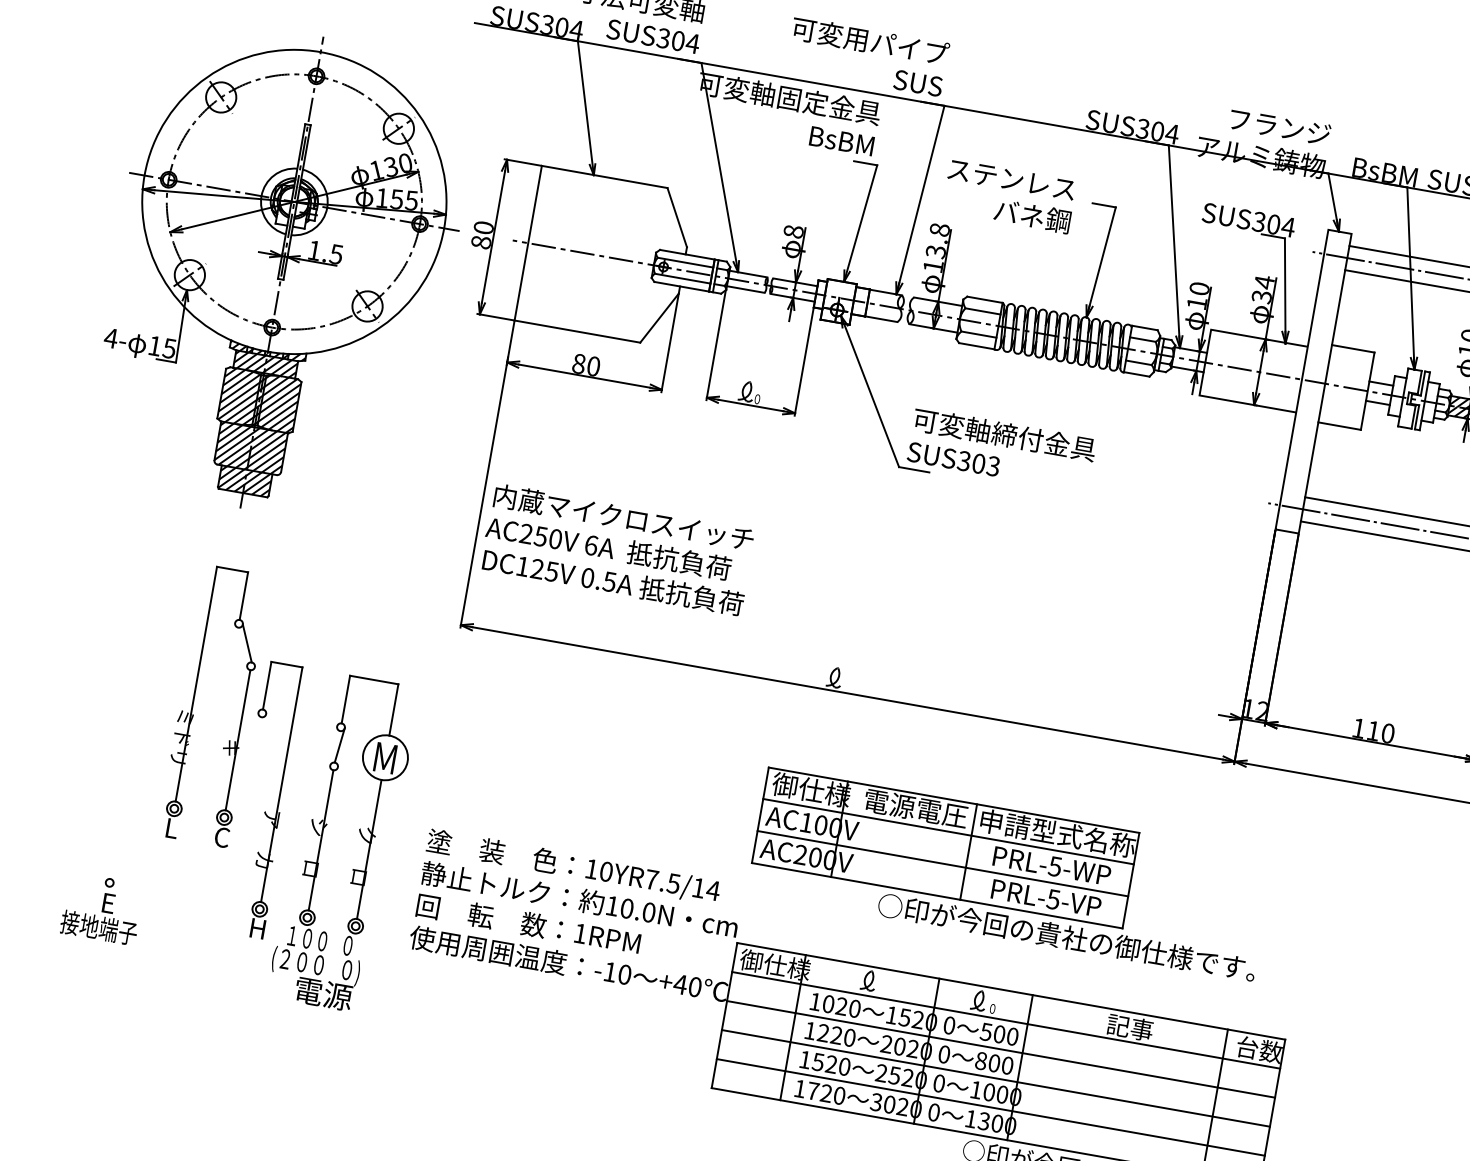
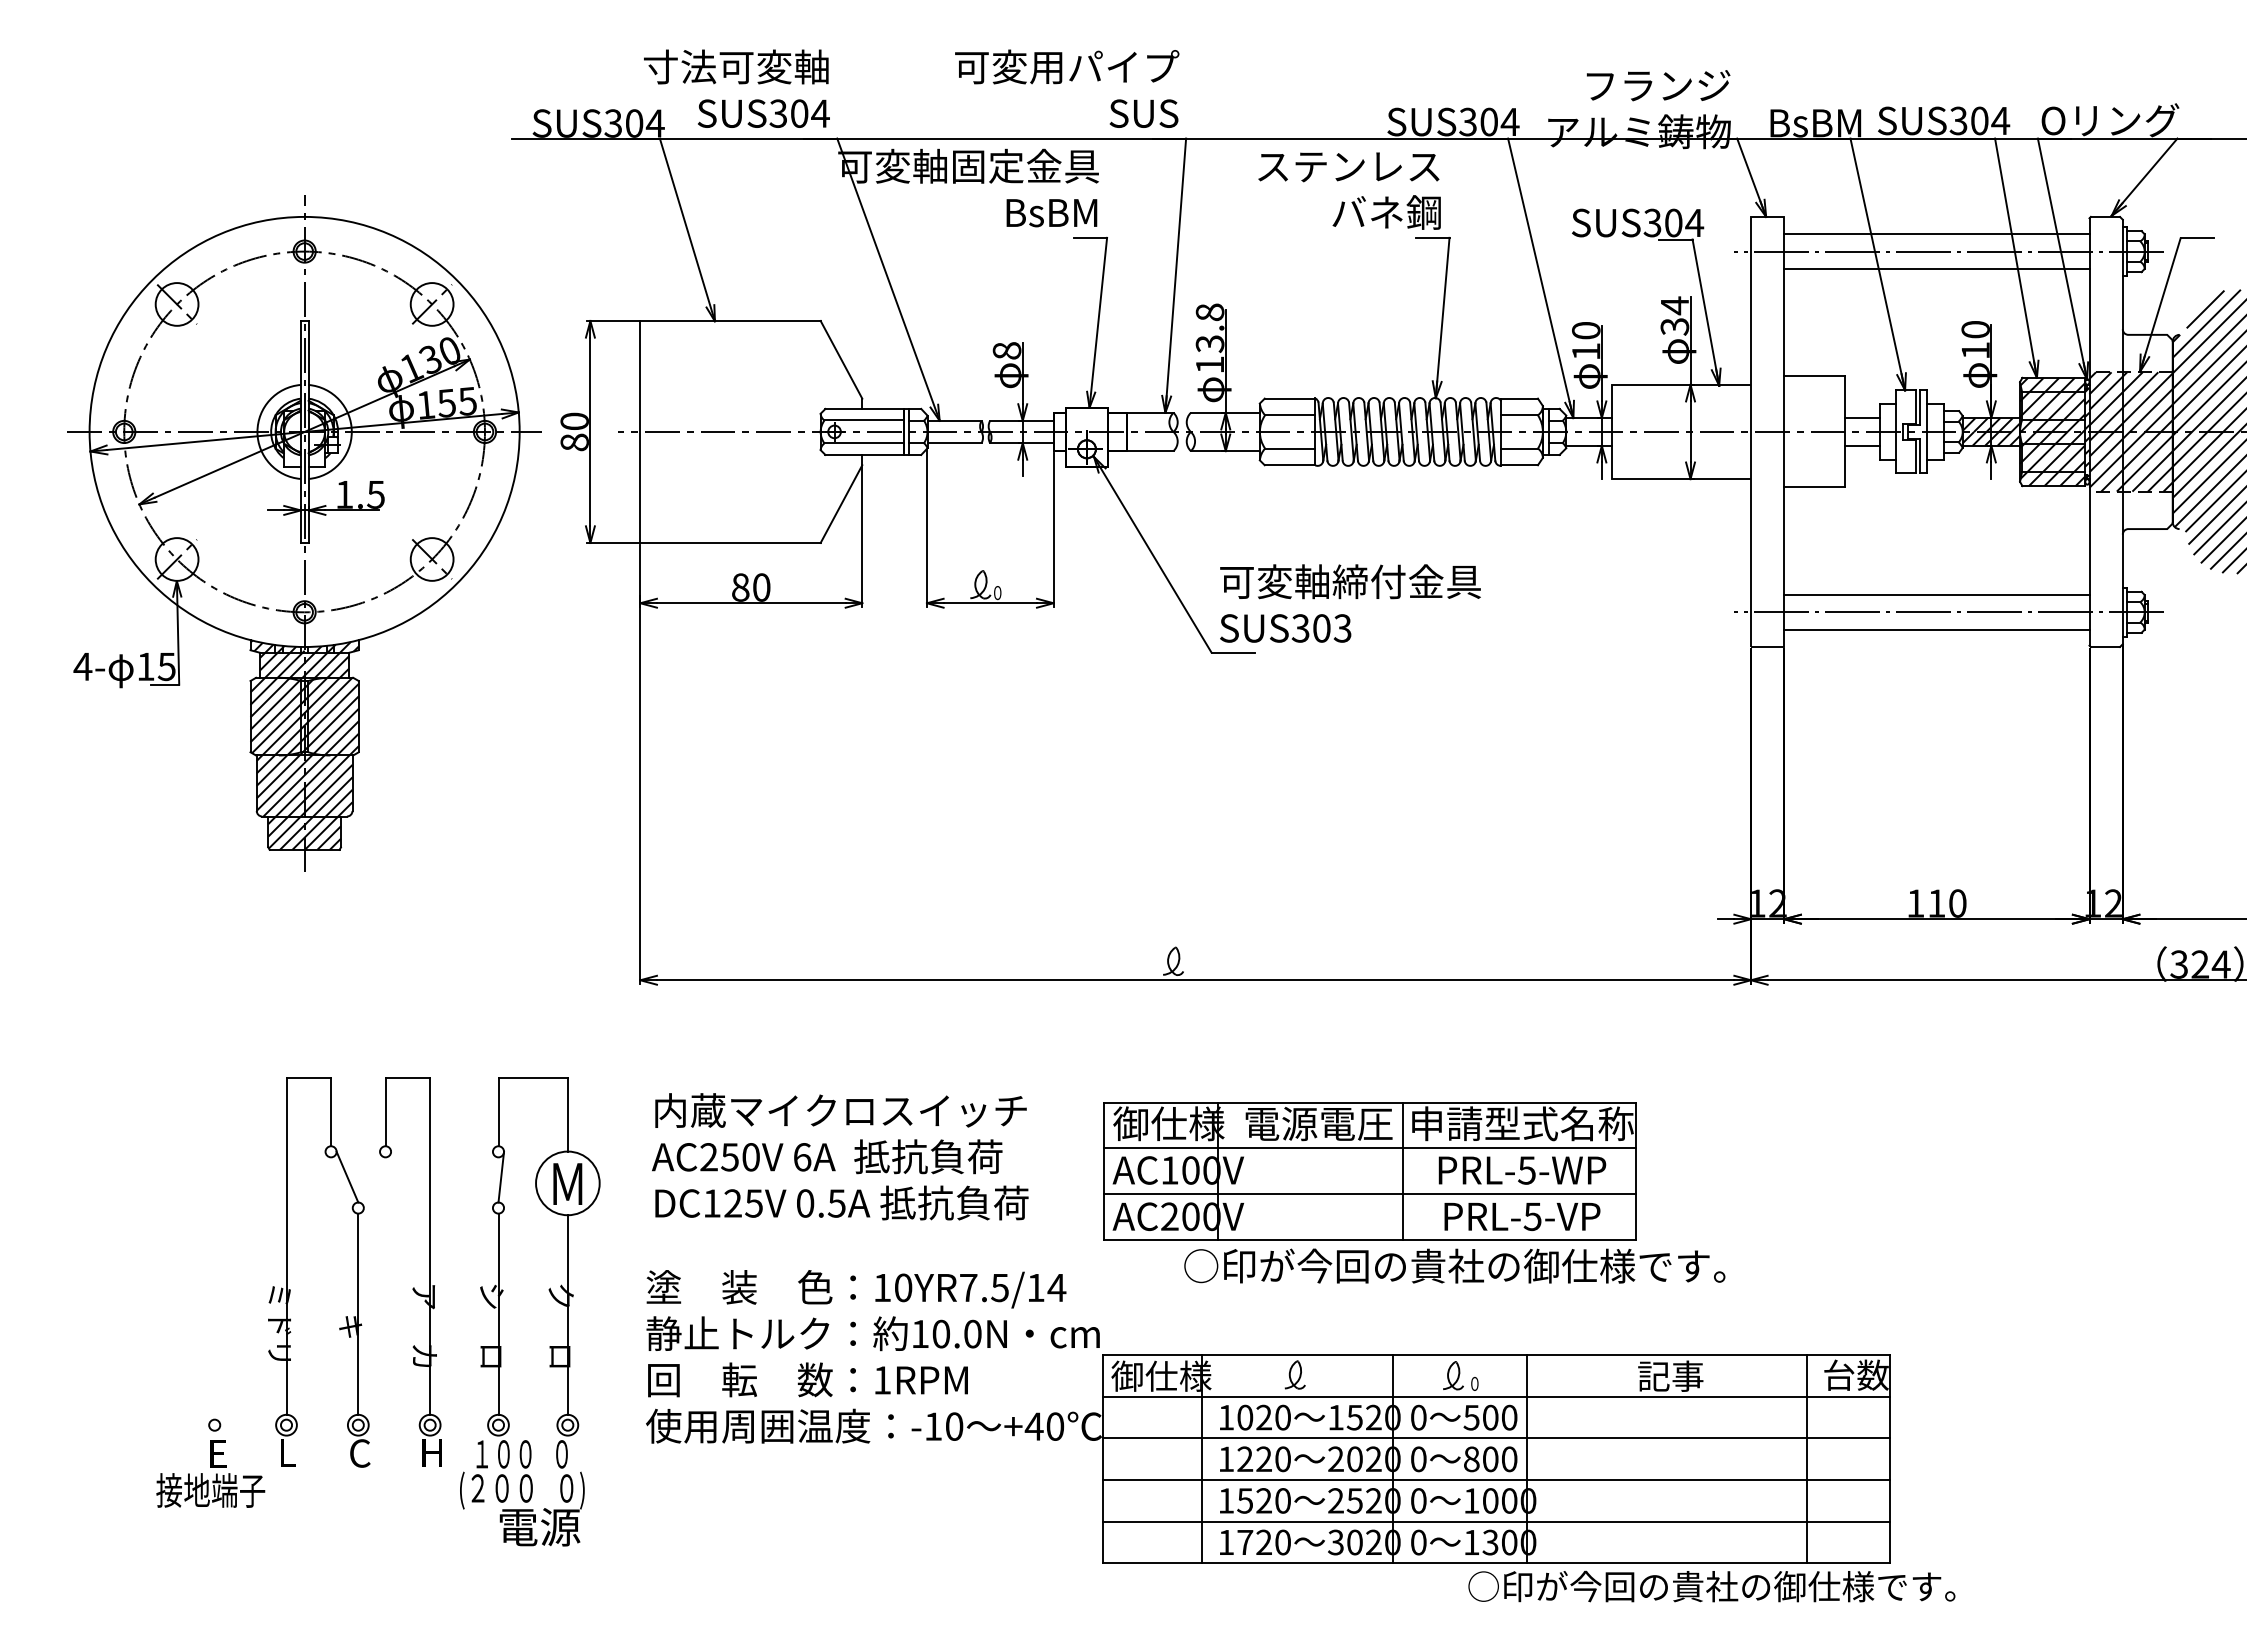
text: (1009, 196) -> (1349, 190), moved
text: (618, 549) -> (840, 1156), moved
part: (193, 702) -> (287, 1272), moved
text: (1066, 936) -> (1454, 1265), moved

